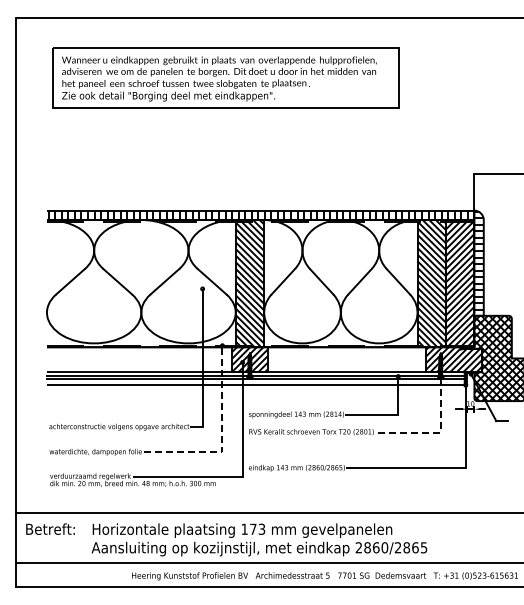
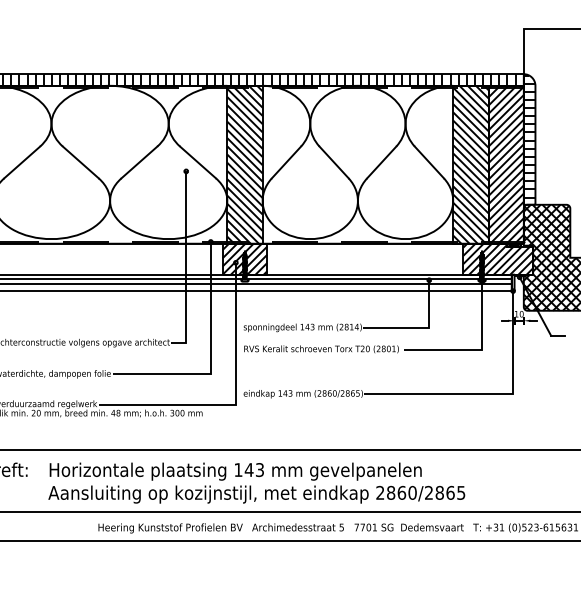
line: (437, 432) -> (477, 349), dashed -> solid
line: (222, 438) -> (210, 357), dashed -> solid
text: (252, 528) -> (248, 468), 173 -> 143

